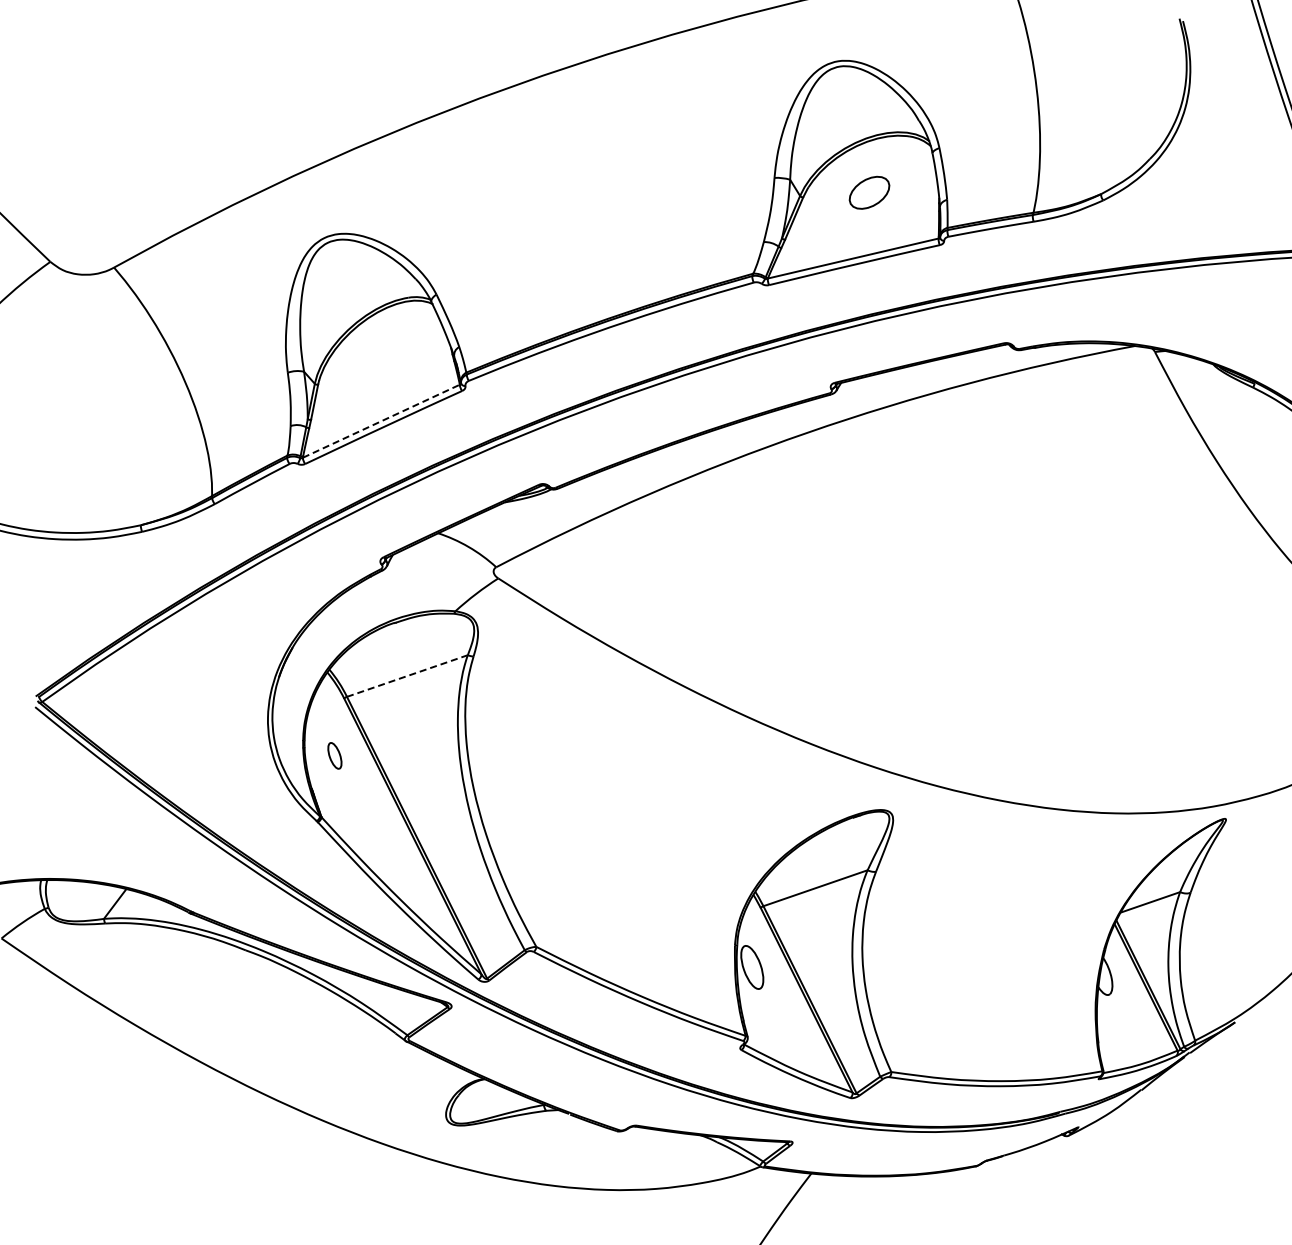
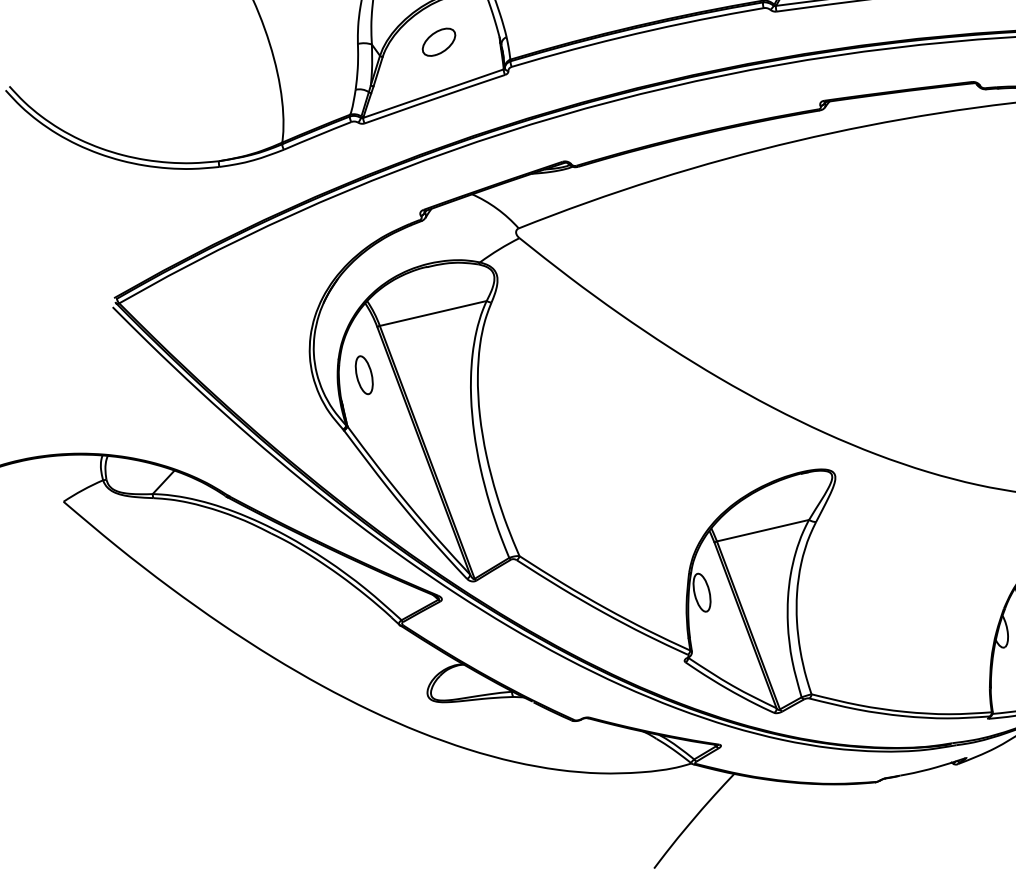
part: (381, 360) -> (438, 41), added
line: (381, 421) -> (433, 93), dashed -> solid
line: (407, 676) -> (433, 313), dashed -> solid
part: (334, 755) -> (364, 374), size x1.67

